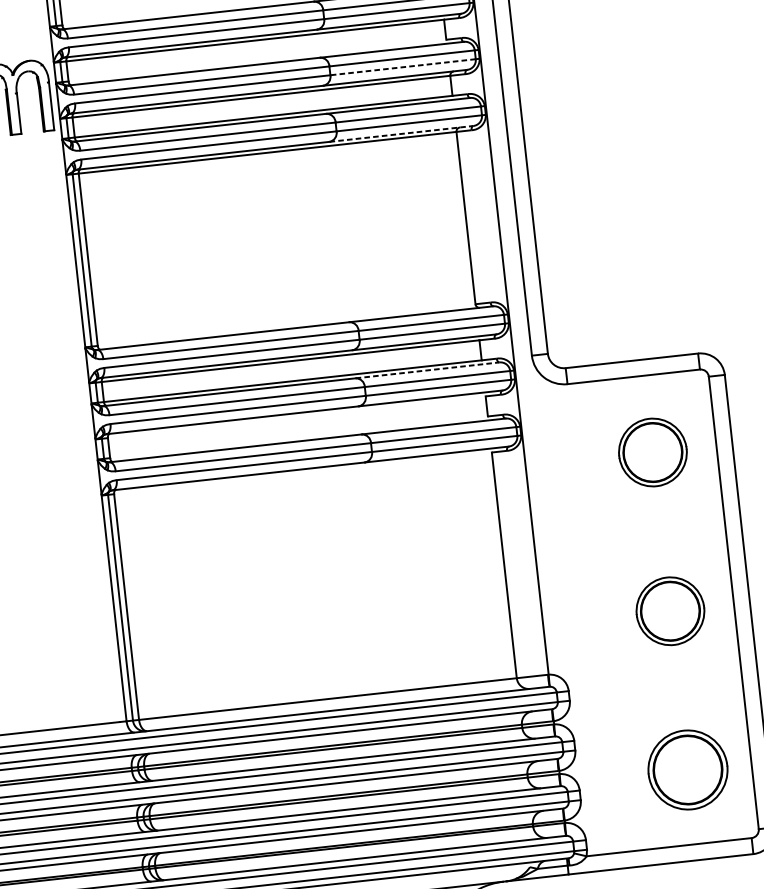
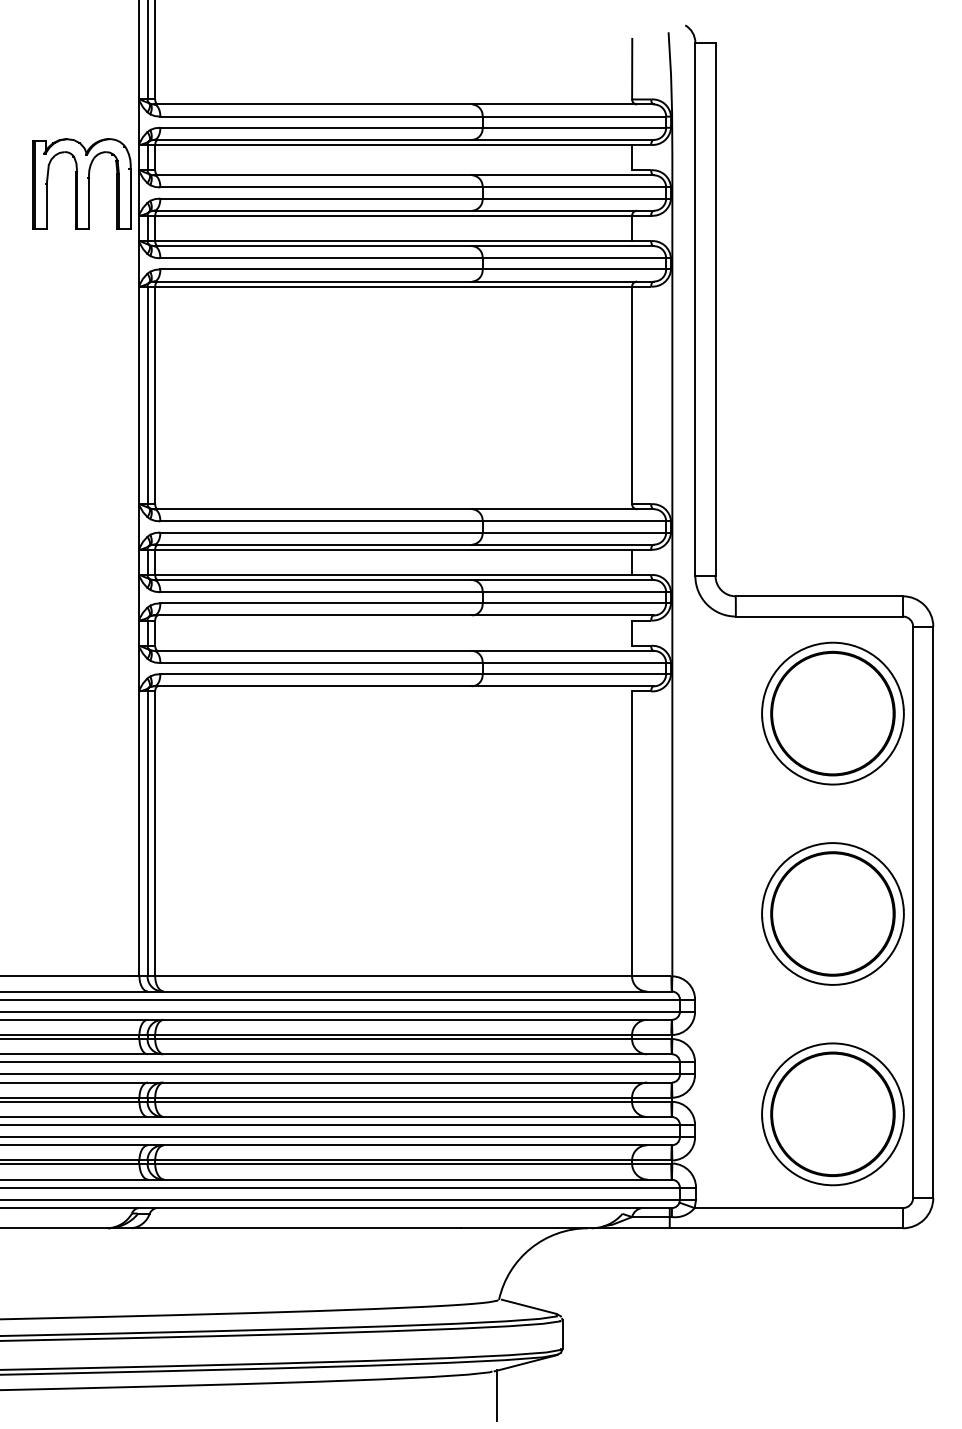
line: (403, 67) -> (574, 198), dashed -> solid
line: (401, 133) -> (563, 281), dashed -> solid
line: (427, 370) -> (563, 580), dashed -> solid
part: (652, 452) -> (832, 713), size x1.67
part: (670, 610) -> (832, 913), size x1.67
part: (687, 770) -> (832, 1114), size x1.43

